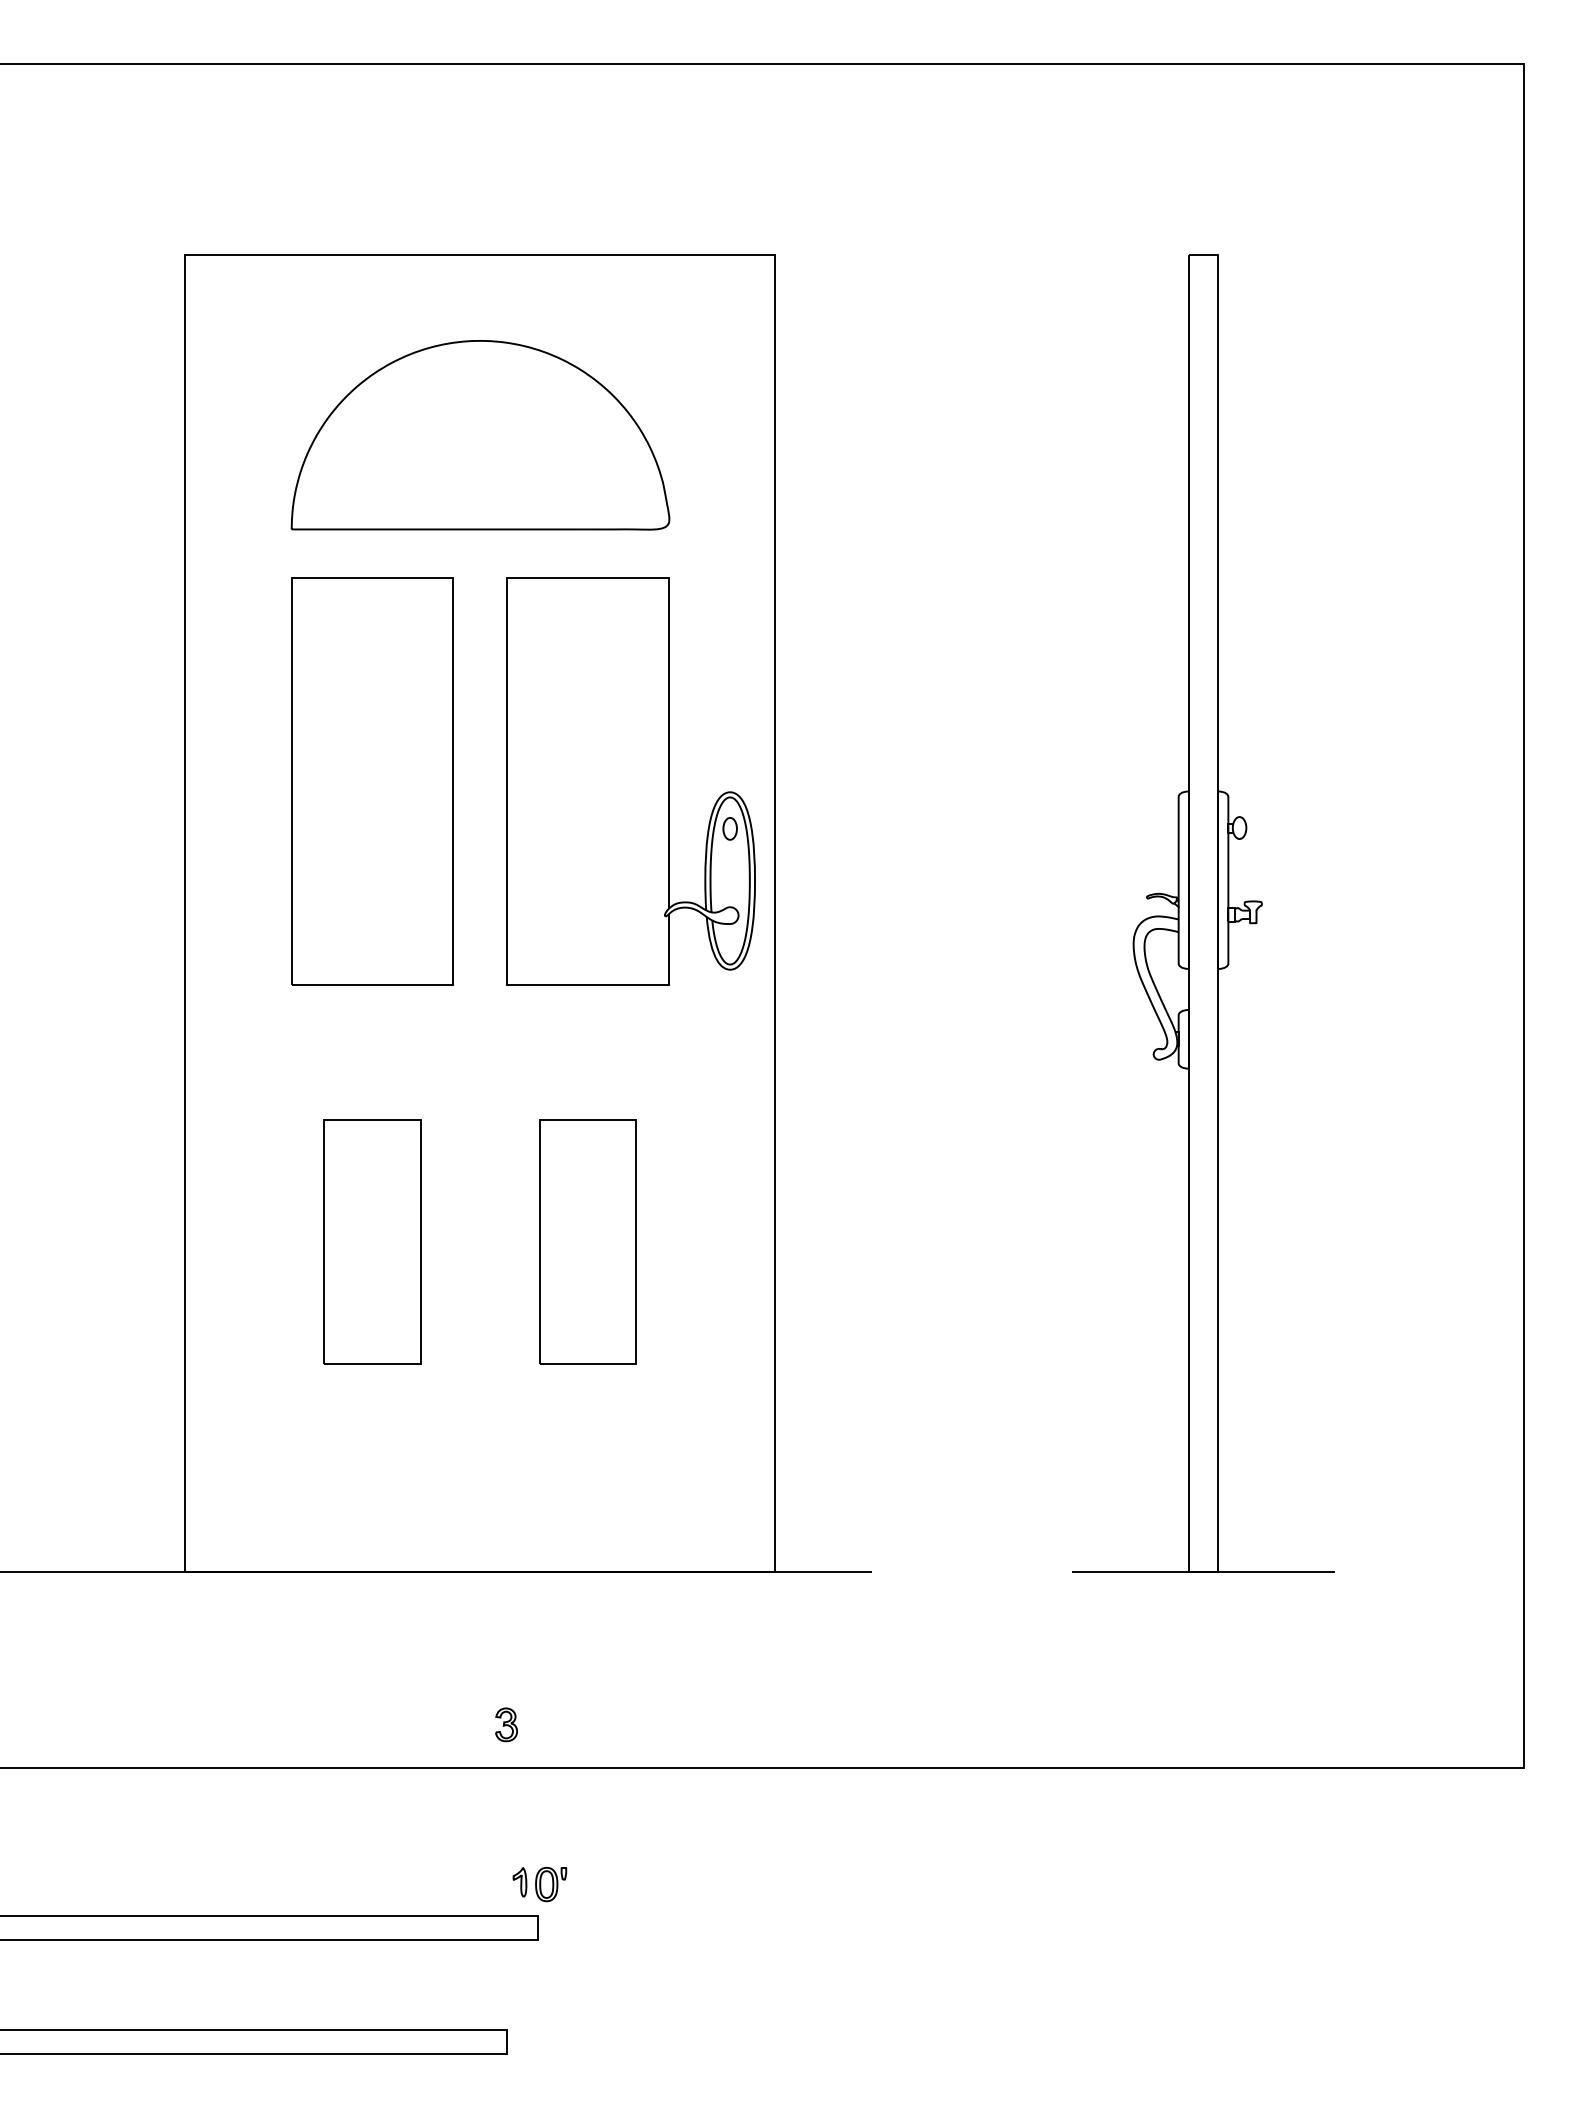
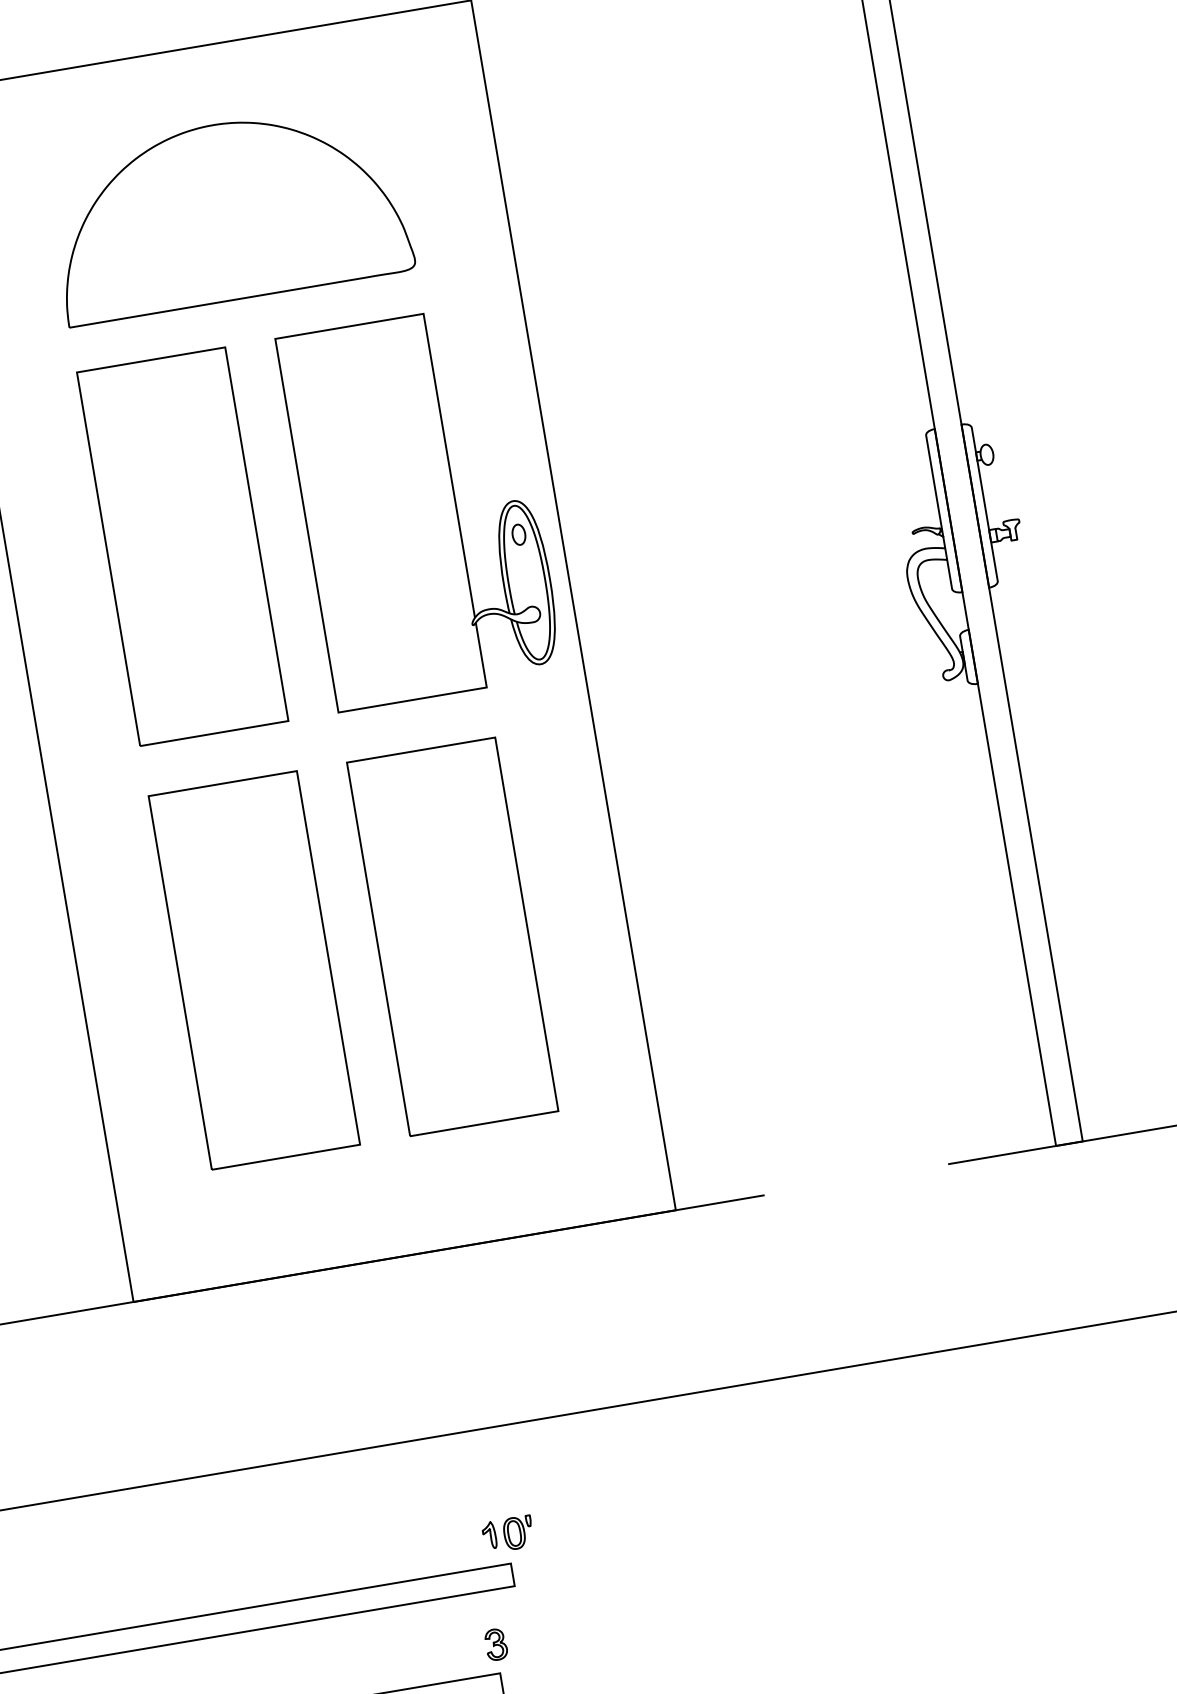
part: (372, 1242) -> (254, 970), size x1.67
part: (587, 1242) -> (452, 937), size x1.67
part: (506, 1724) -> (496, 1644), moved

